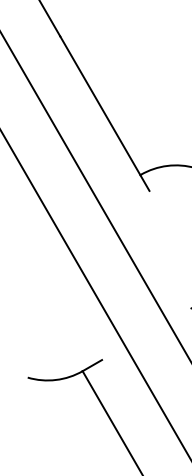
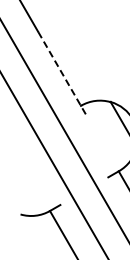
line: (104, 112) -> (61, 72), solid -> dashed

